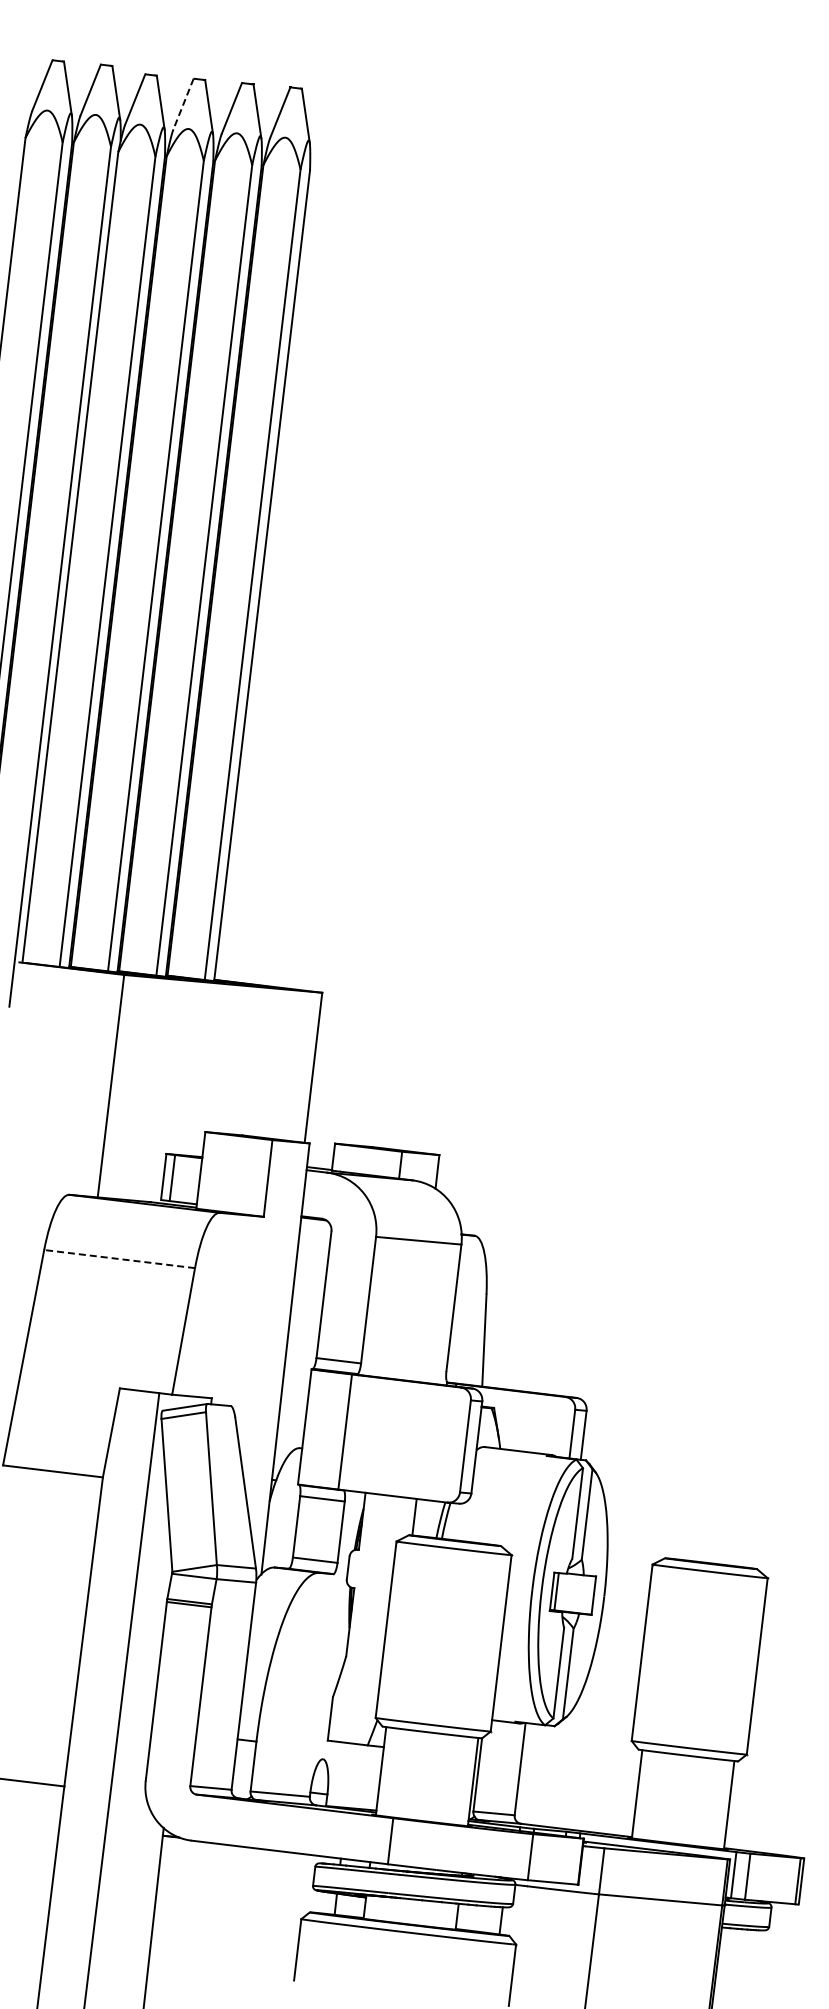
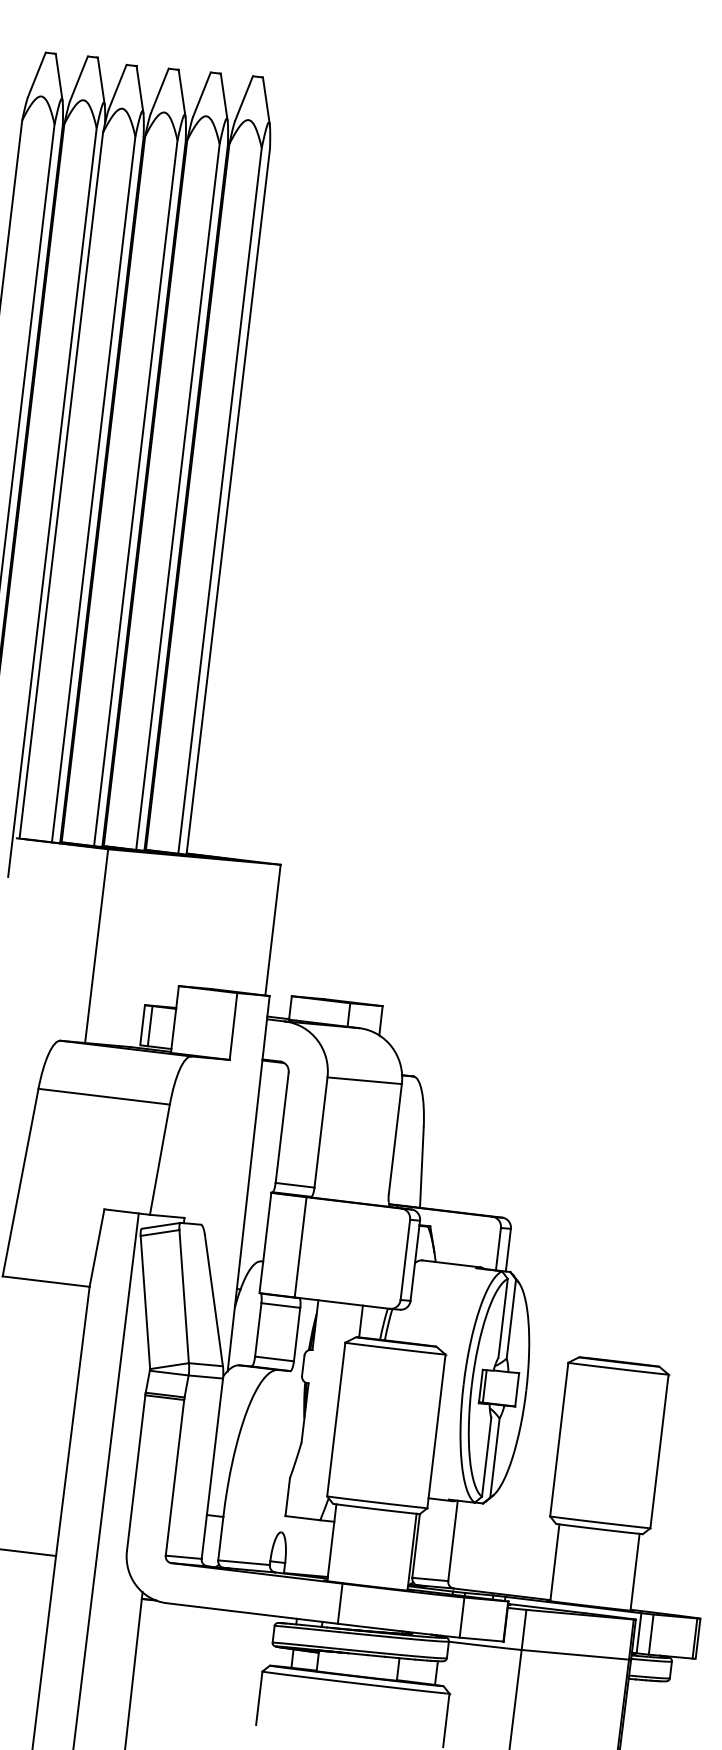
line: (183, 104) -> (159, 91), dashed -> solid
line: (119, 1259) -> (104, 1097), dashed -> solid

